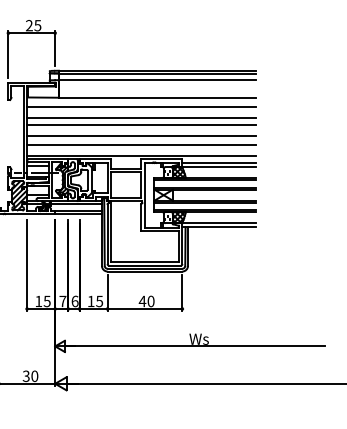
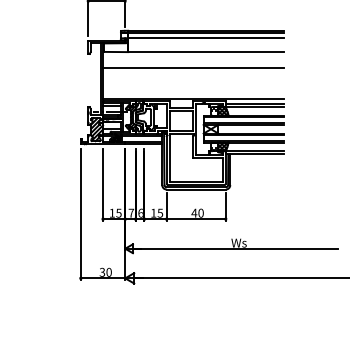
line: (141, 107) -> (193, 59), removed
line: (141, 124) -> (193, 73), removed
line: (141, 136) -> (193, 82), removed
line: (141, 144) -> (193, 89), removed

